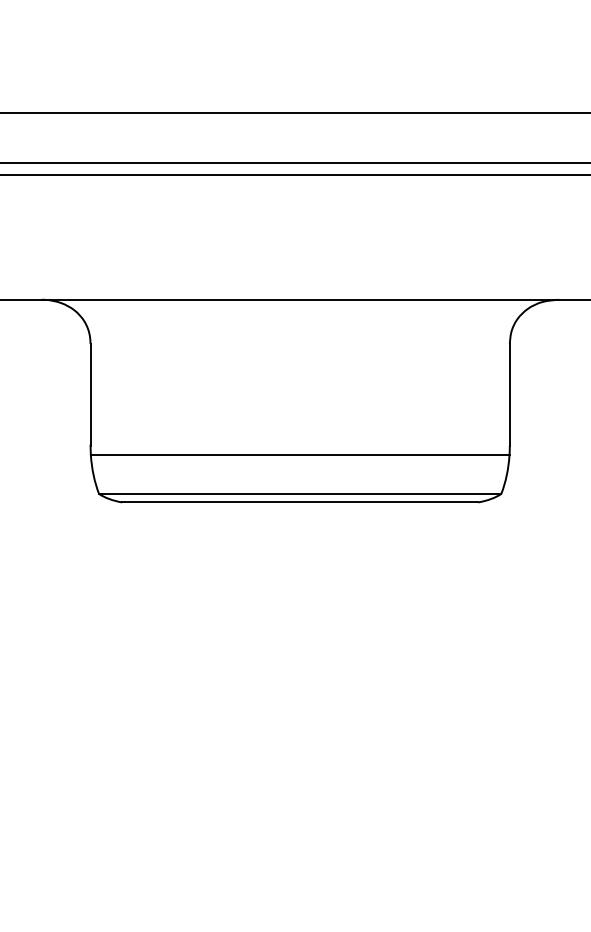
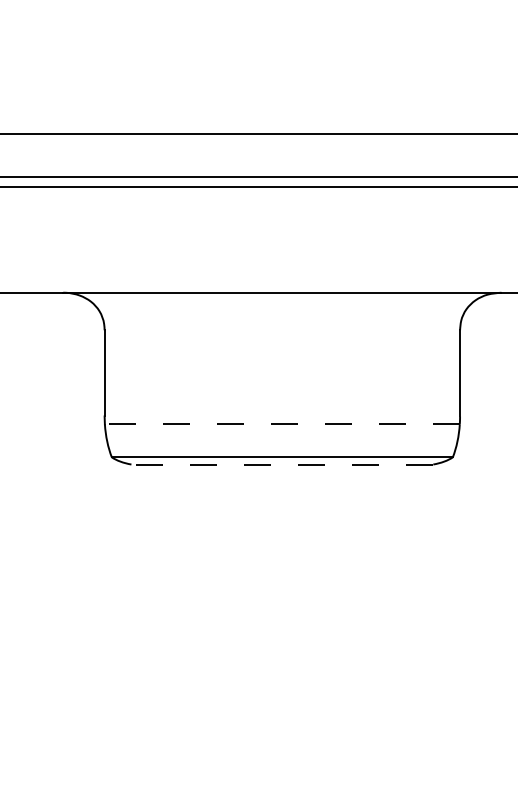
line: (299, 455) -> (281, 424), solid -> dashed
line: (300, 502) -> (282, 464), solid -> dashed

